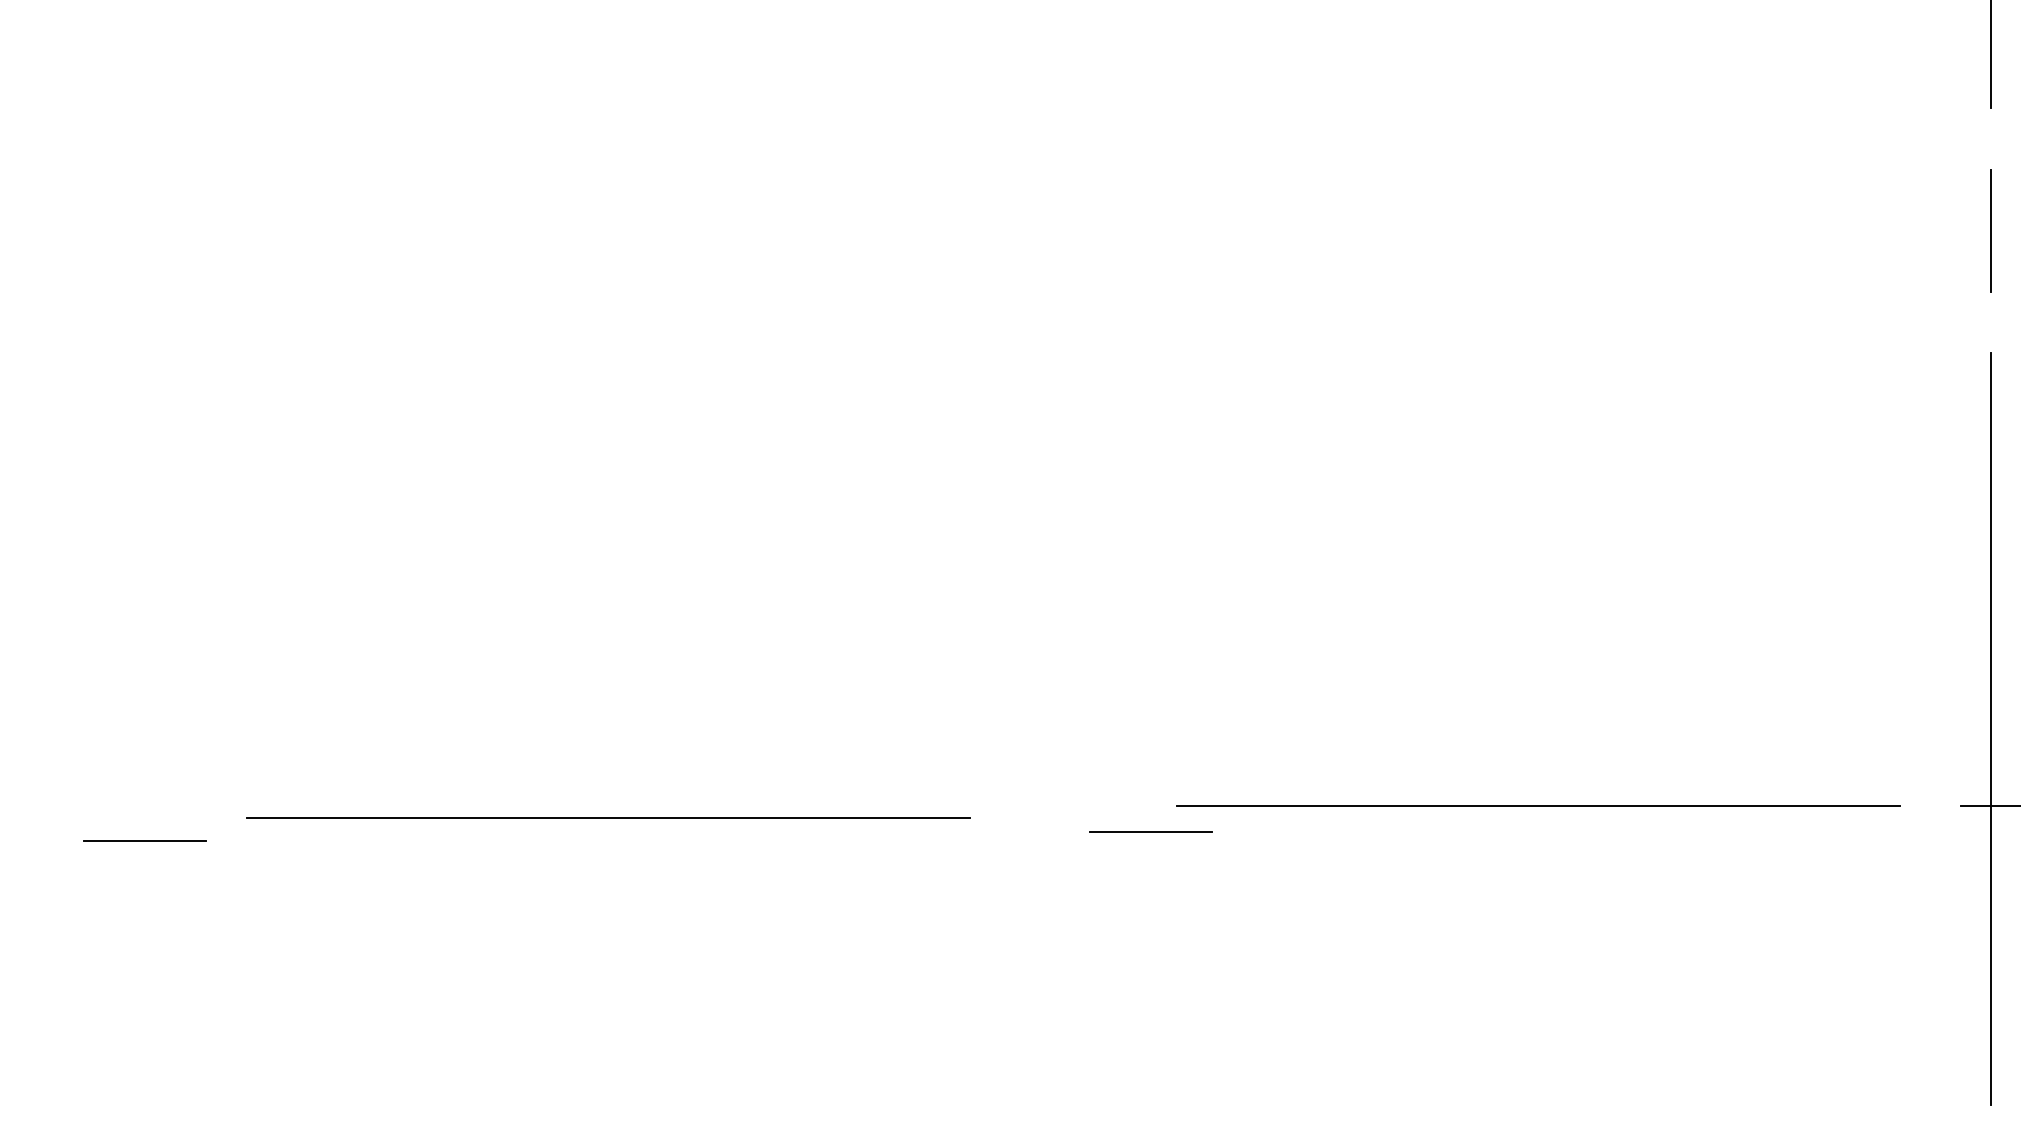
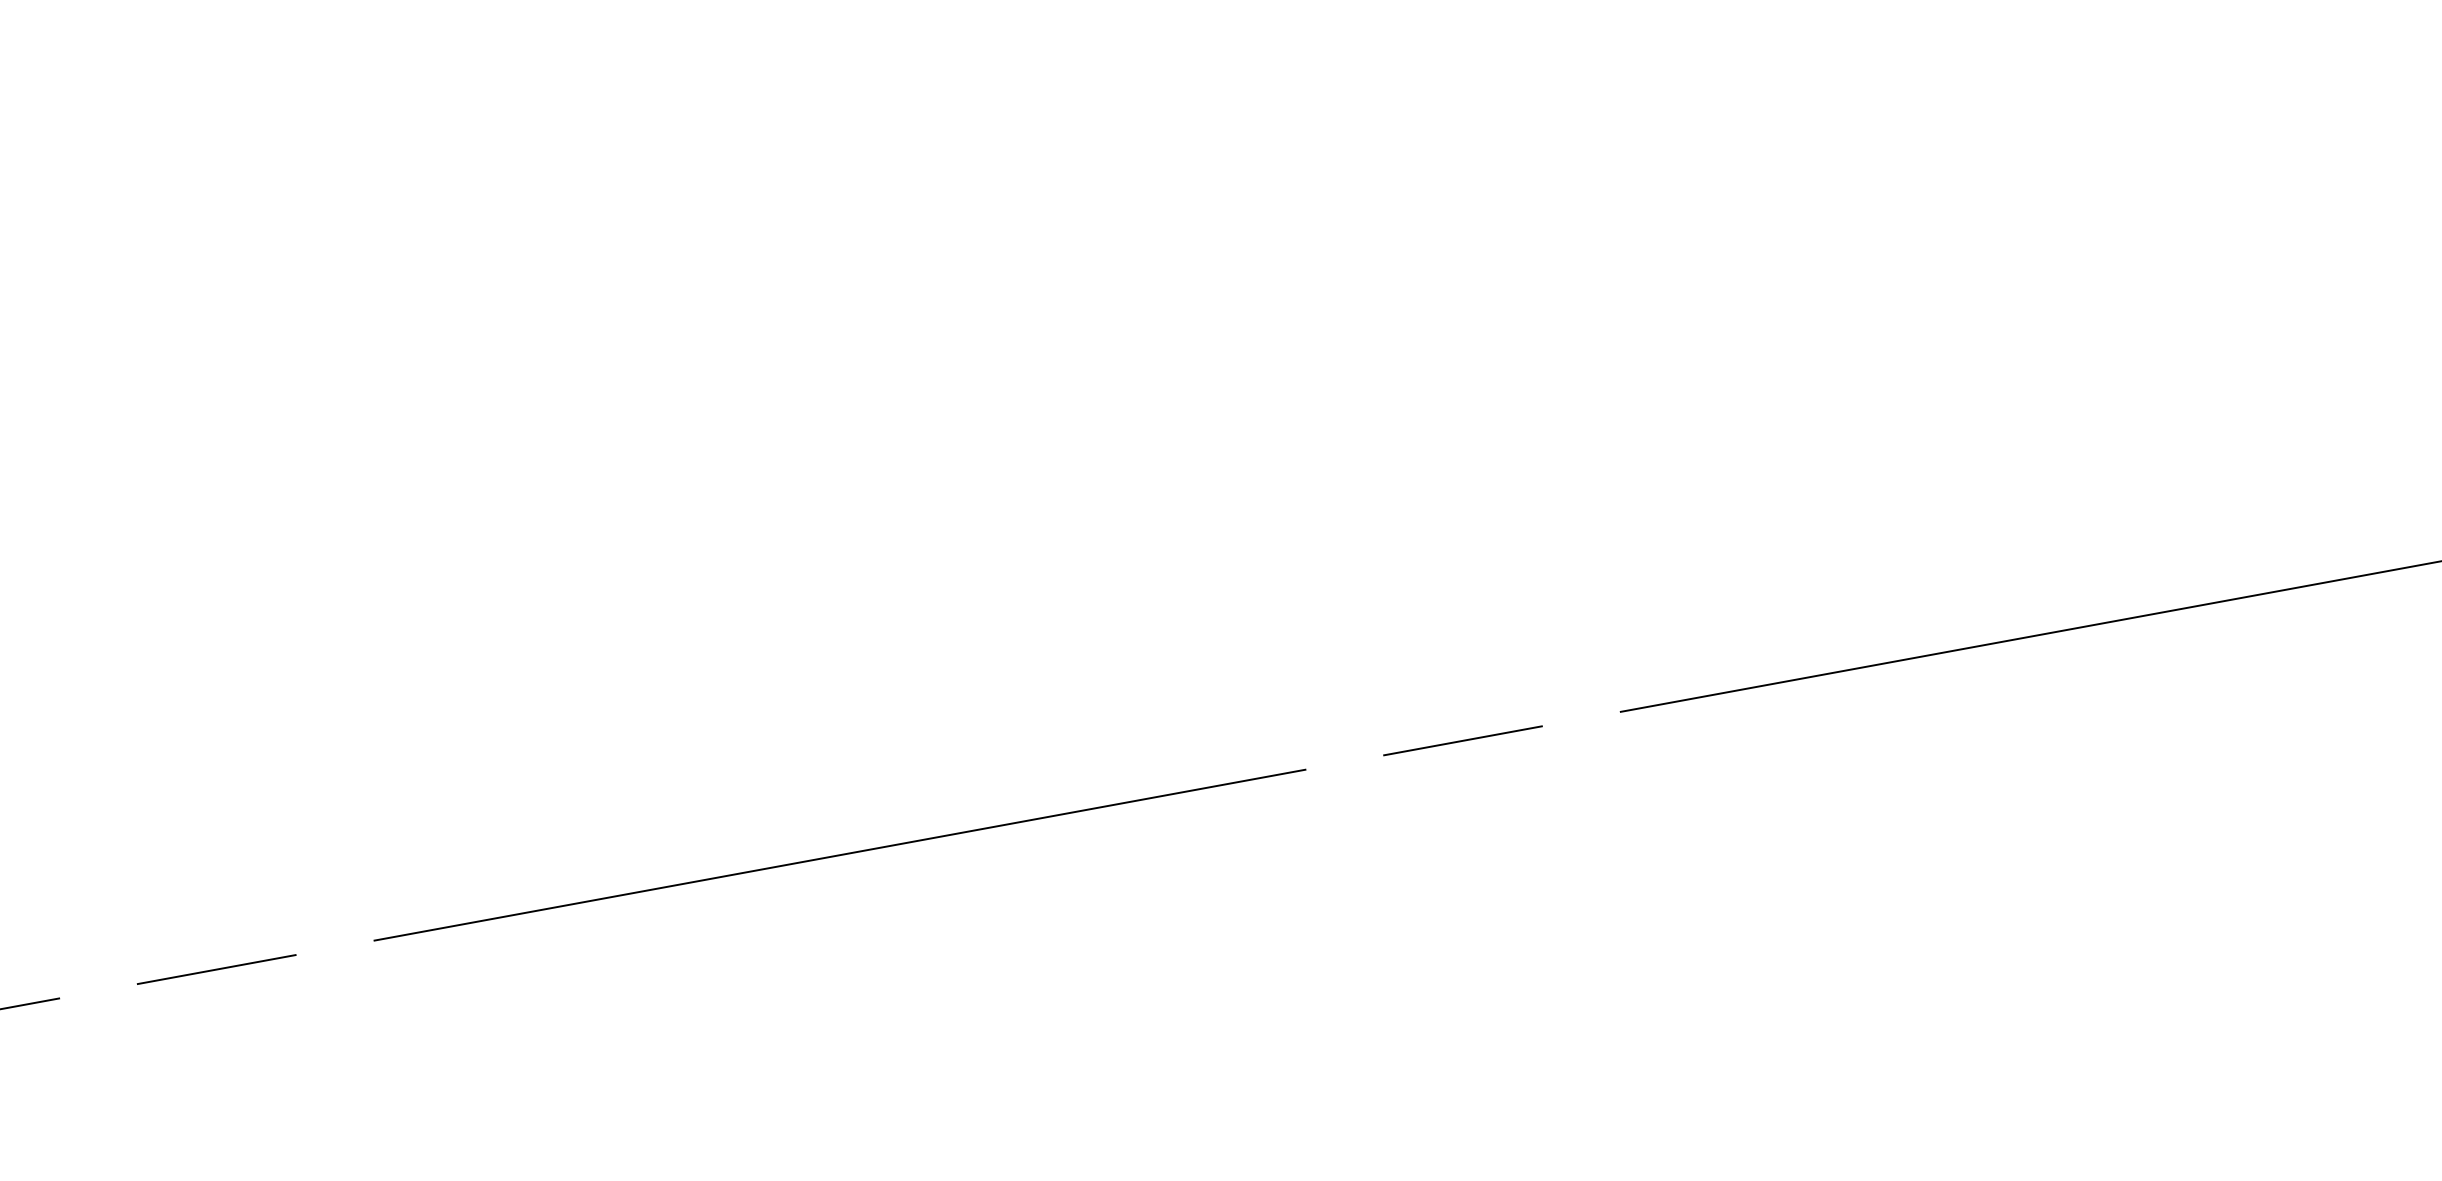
line: (608, 817) -> (840, 854), moved
line: (1150, 831) -> (1462, 740), moved
line: (144, 840) -> (216, 969), moved

